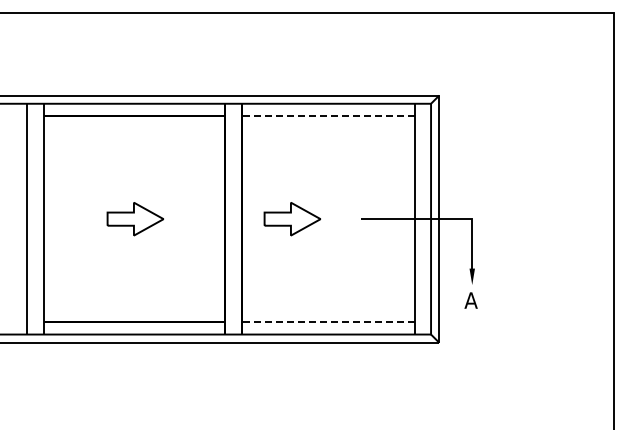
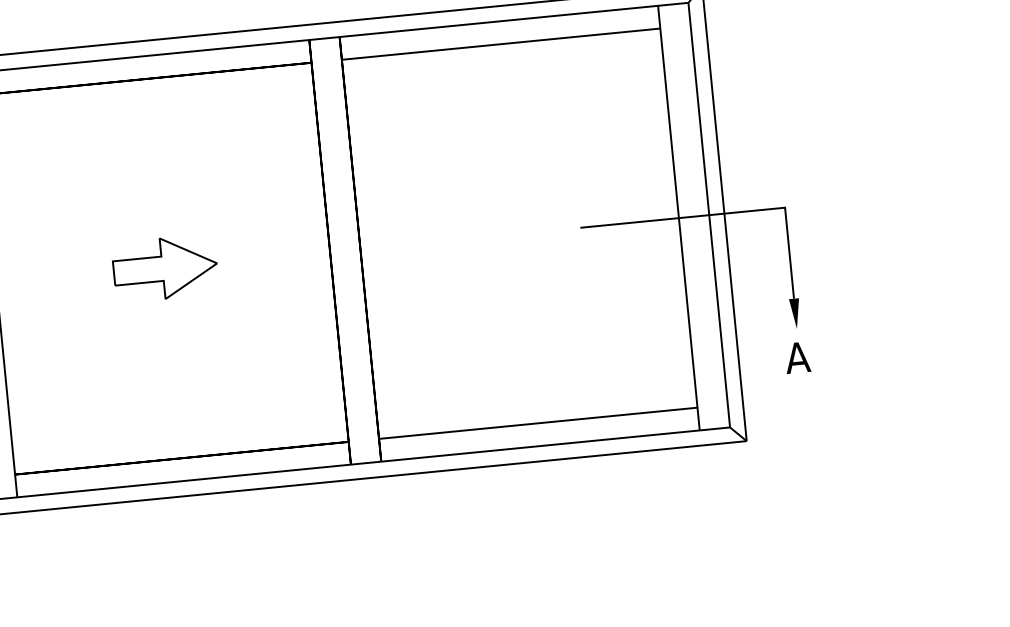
line: (328, 116) -> (502, 44), dashed -> solid
part: (291, 219) -> (452, 240), removed
line: (328, 322) -> (539, 423), dashed -> solid

